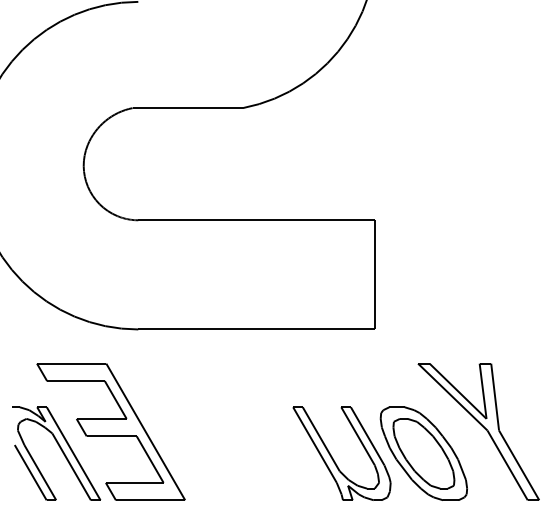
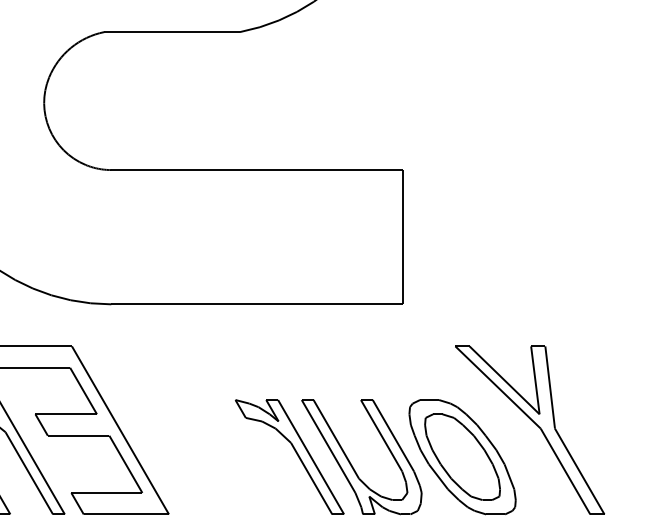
part: (283, 453) -> (289, 456), added

